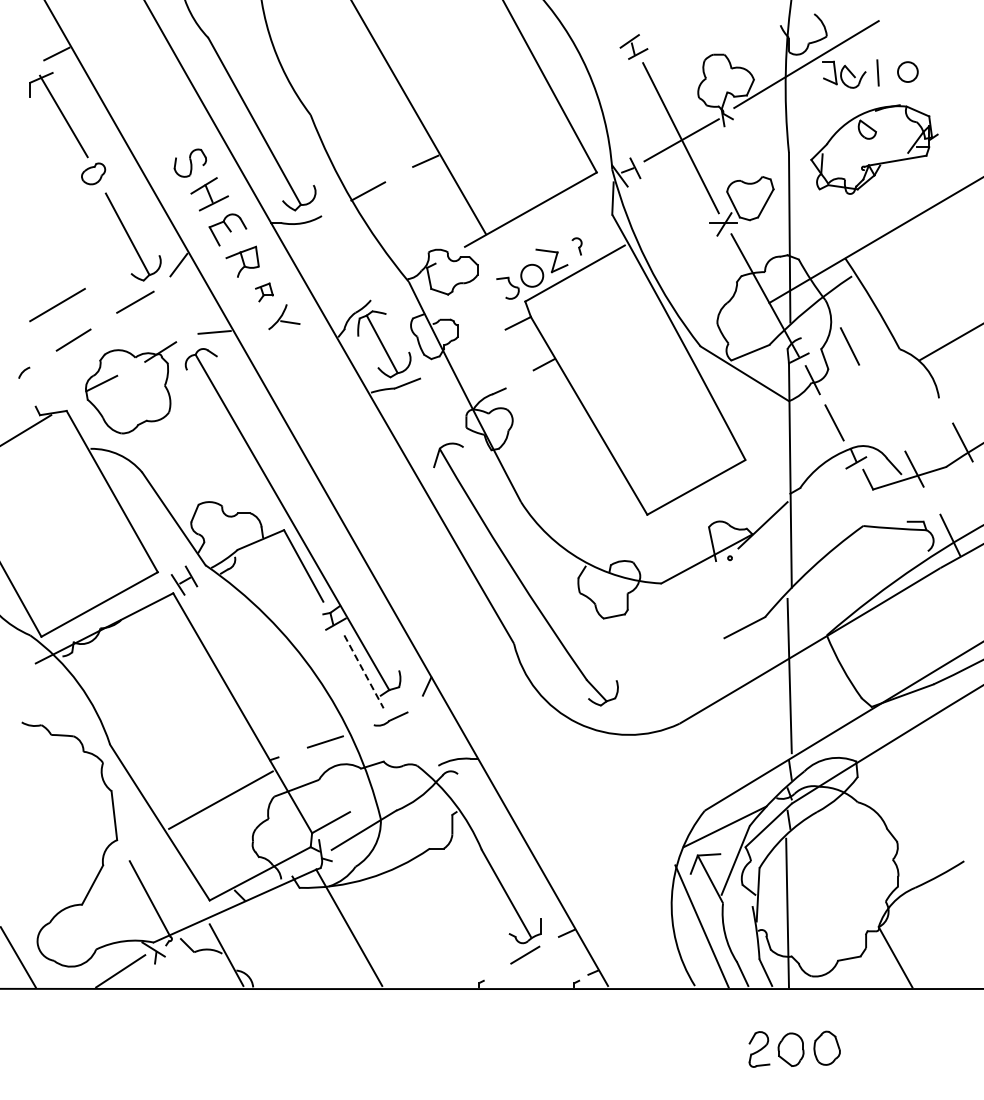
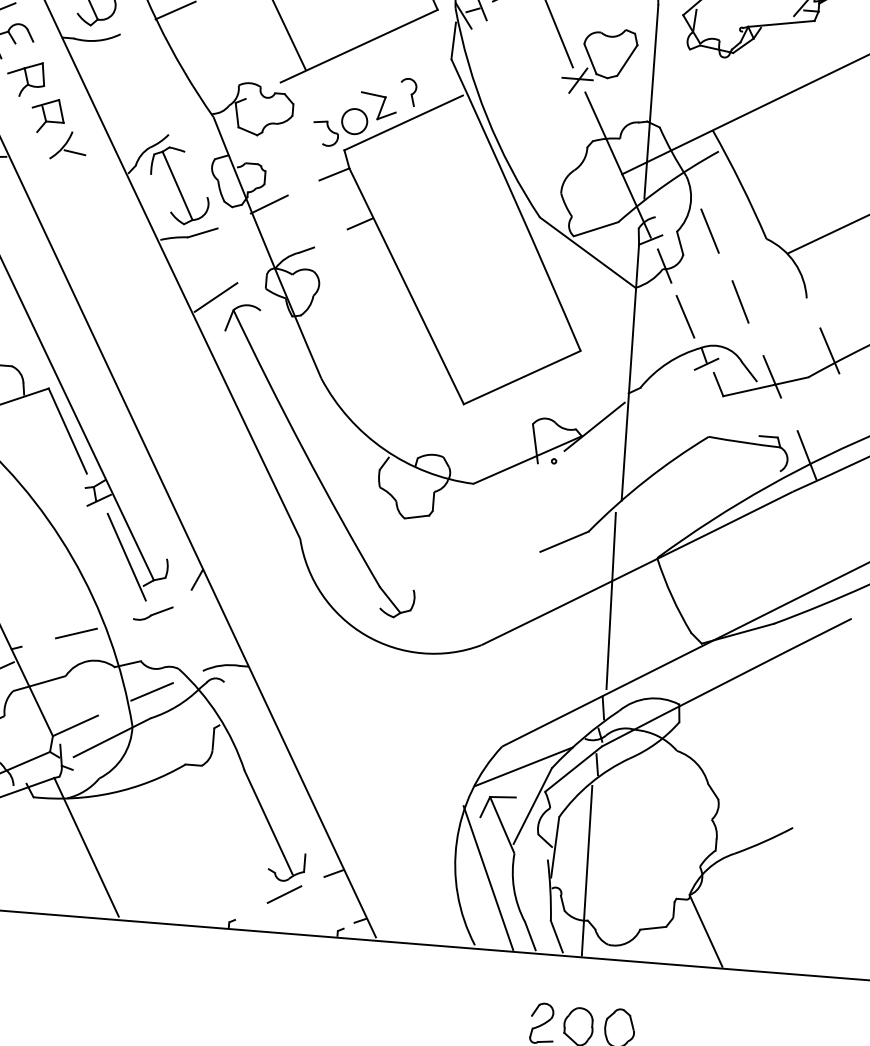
part: (576, 246) -> (407, 92), size x1.43
part: (264, 292) -> (48, 116), size x1.67
line: (463, 354) -> (269, 204), added
line: (881, 405) -> (740, 301), added
line: (423, 439) -> (215, 298), added
line: (364, 672) -> (127, 557), dashed -> solid
line: (395, 787) -> (152, 691), added

